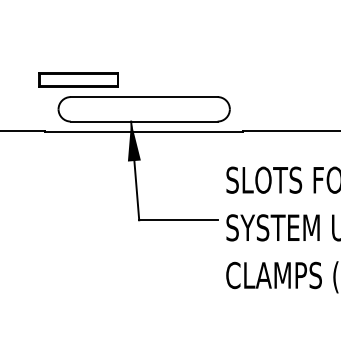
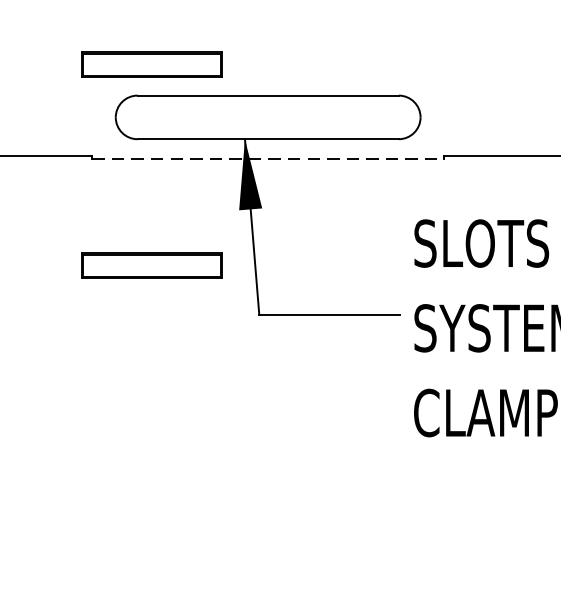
line: (144, 132) -> (268, 158), solid -> dashed
part: (78, 192) -> (151, 265), added

